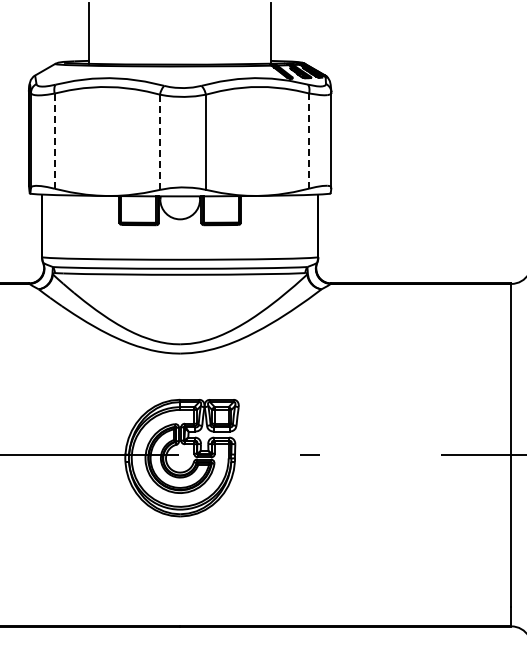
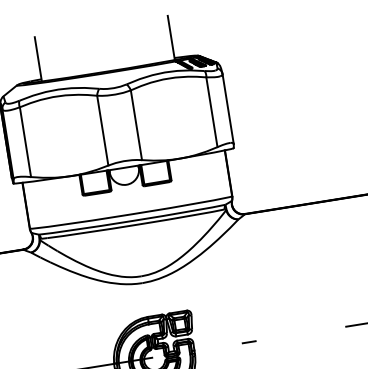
line: (54, 141) -> (25, 142), dashed -> solid
line: (309, 141) -> (212, 112), dashed -> solid
line: (159, 142) -> (102, 130), dashed -> solid

